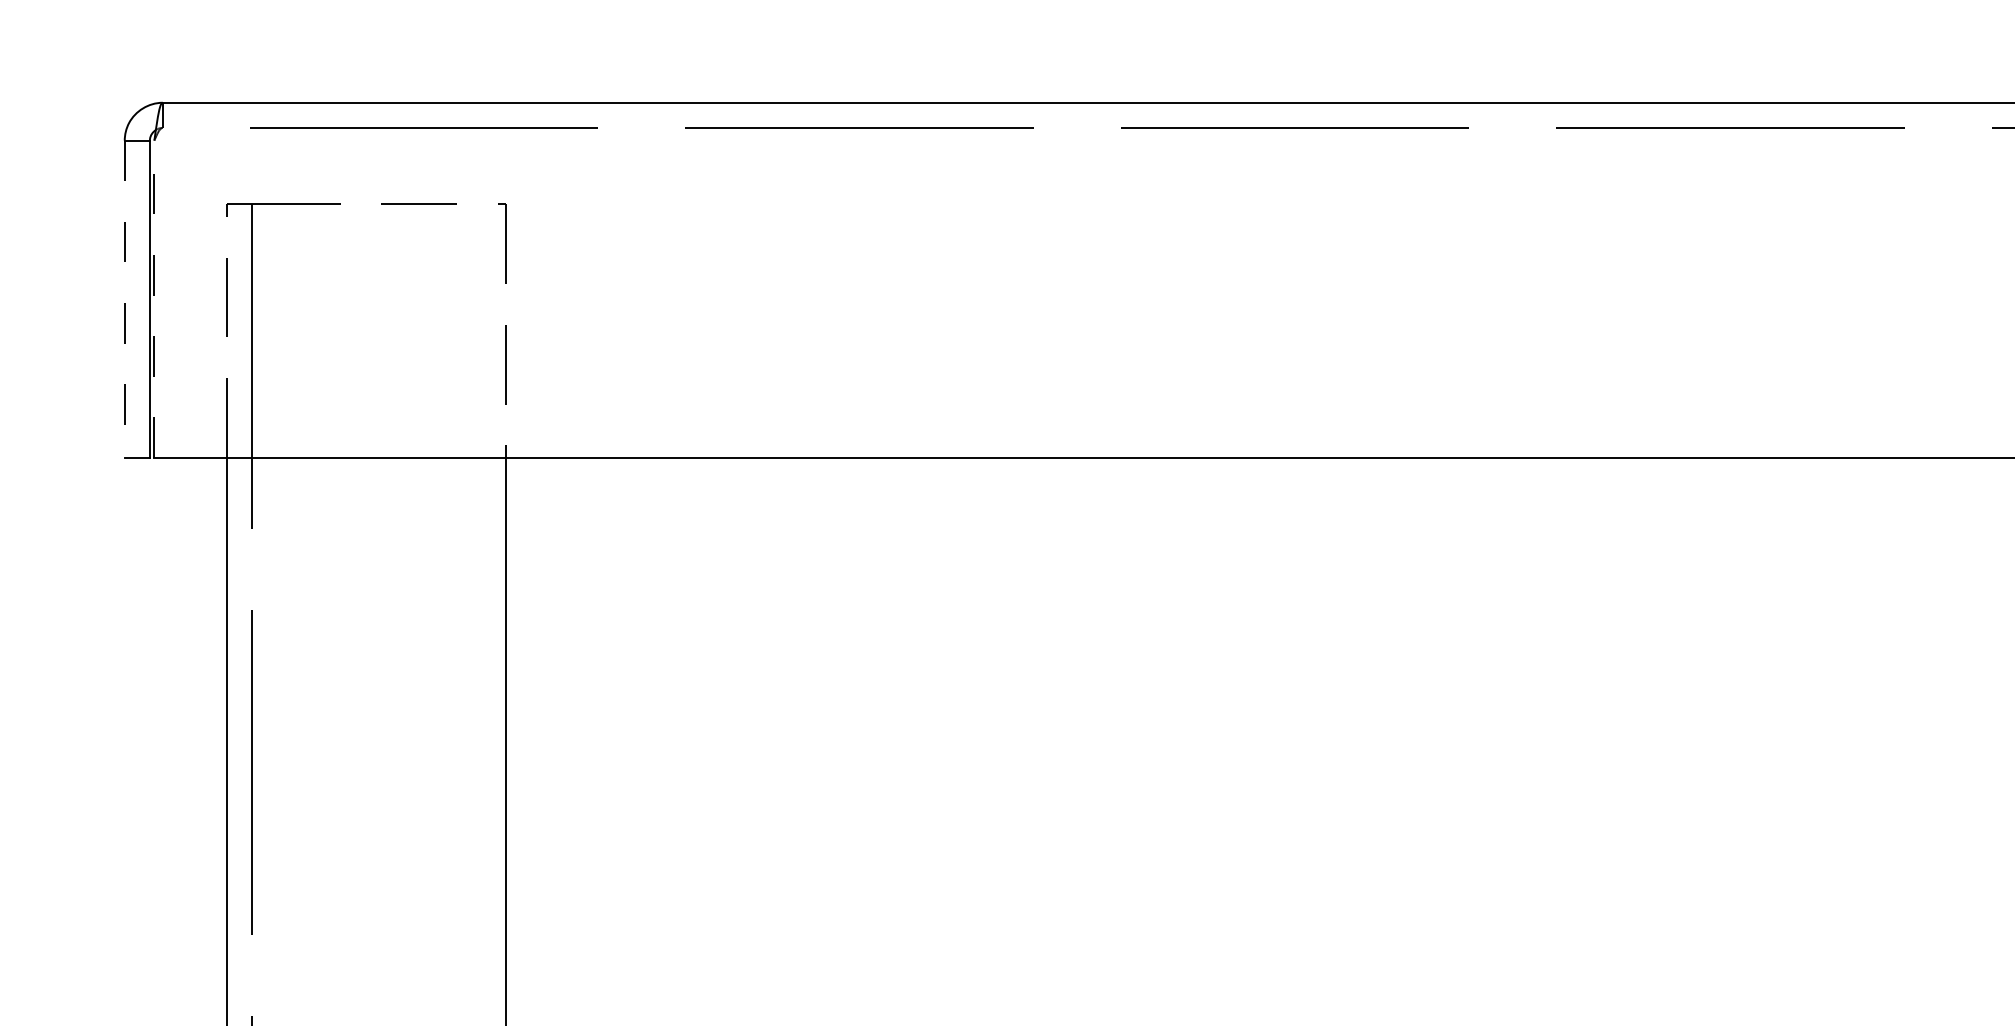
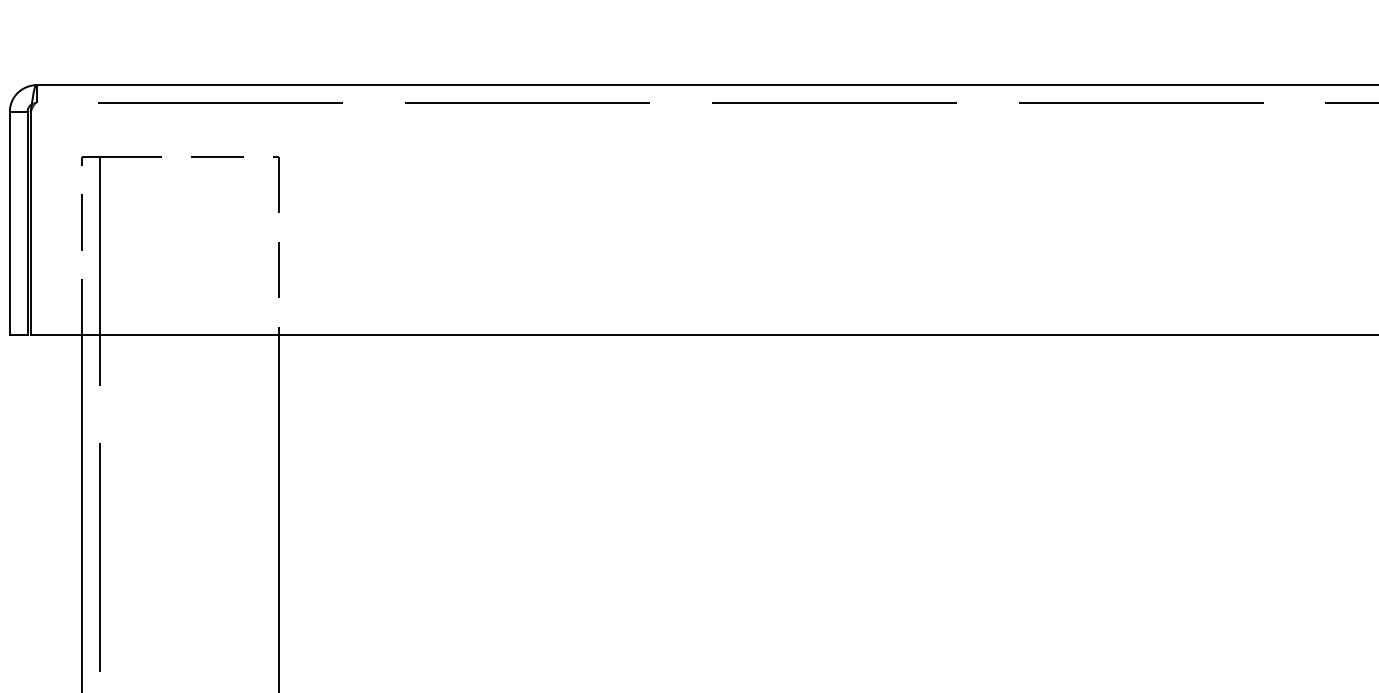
line: (124, 299) -> (9, 223), dashed -> solid
line: (154, 299) -> (30, 223), dashed -> solid

